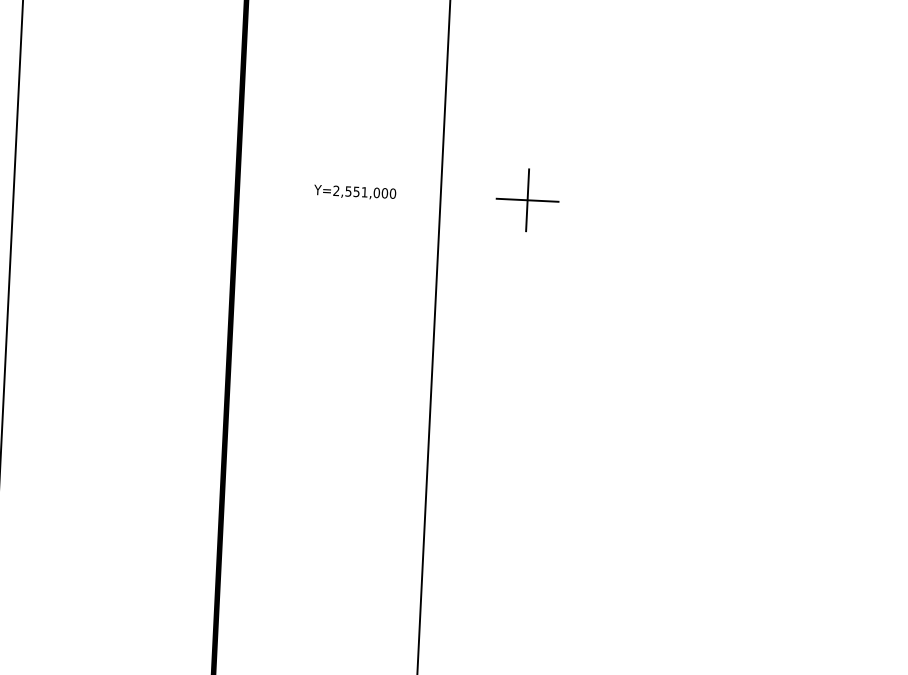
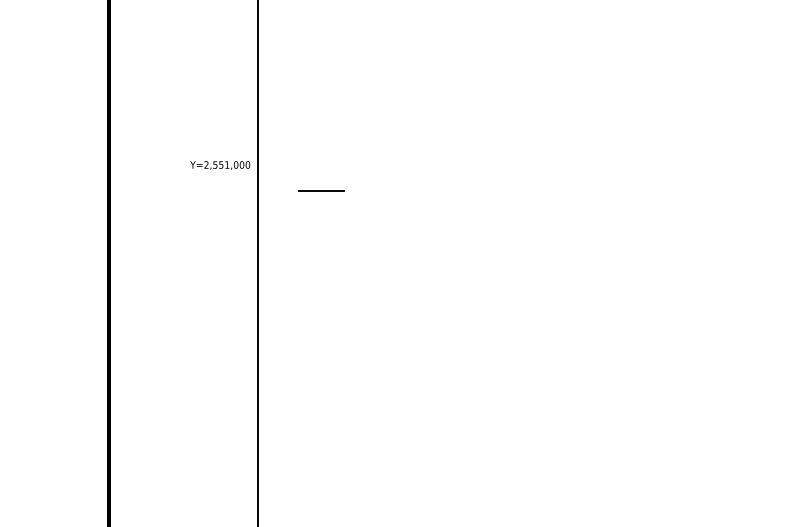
text: (355, 192) -> (220, 165), moved
line: (527, 199) -> (321, 190), removed

